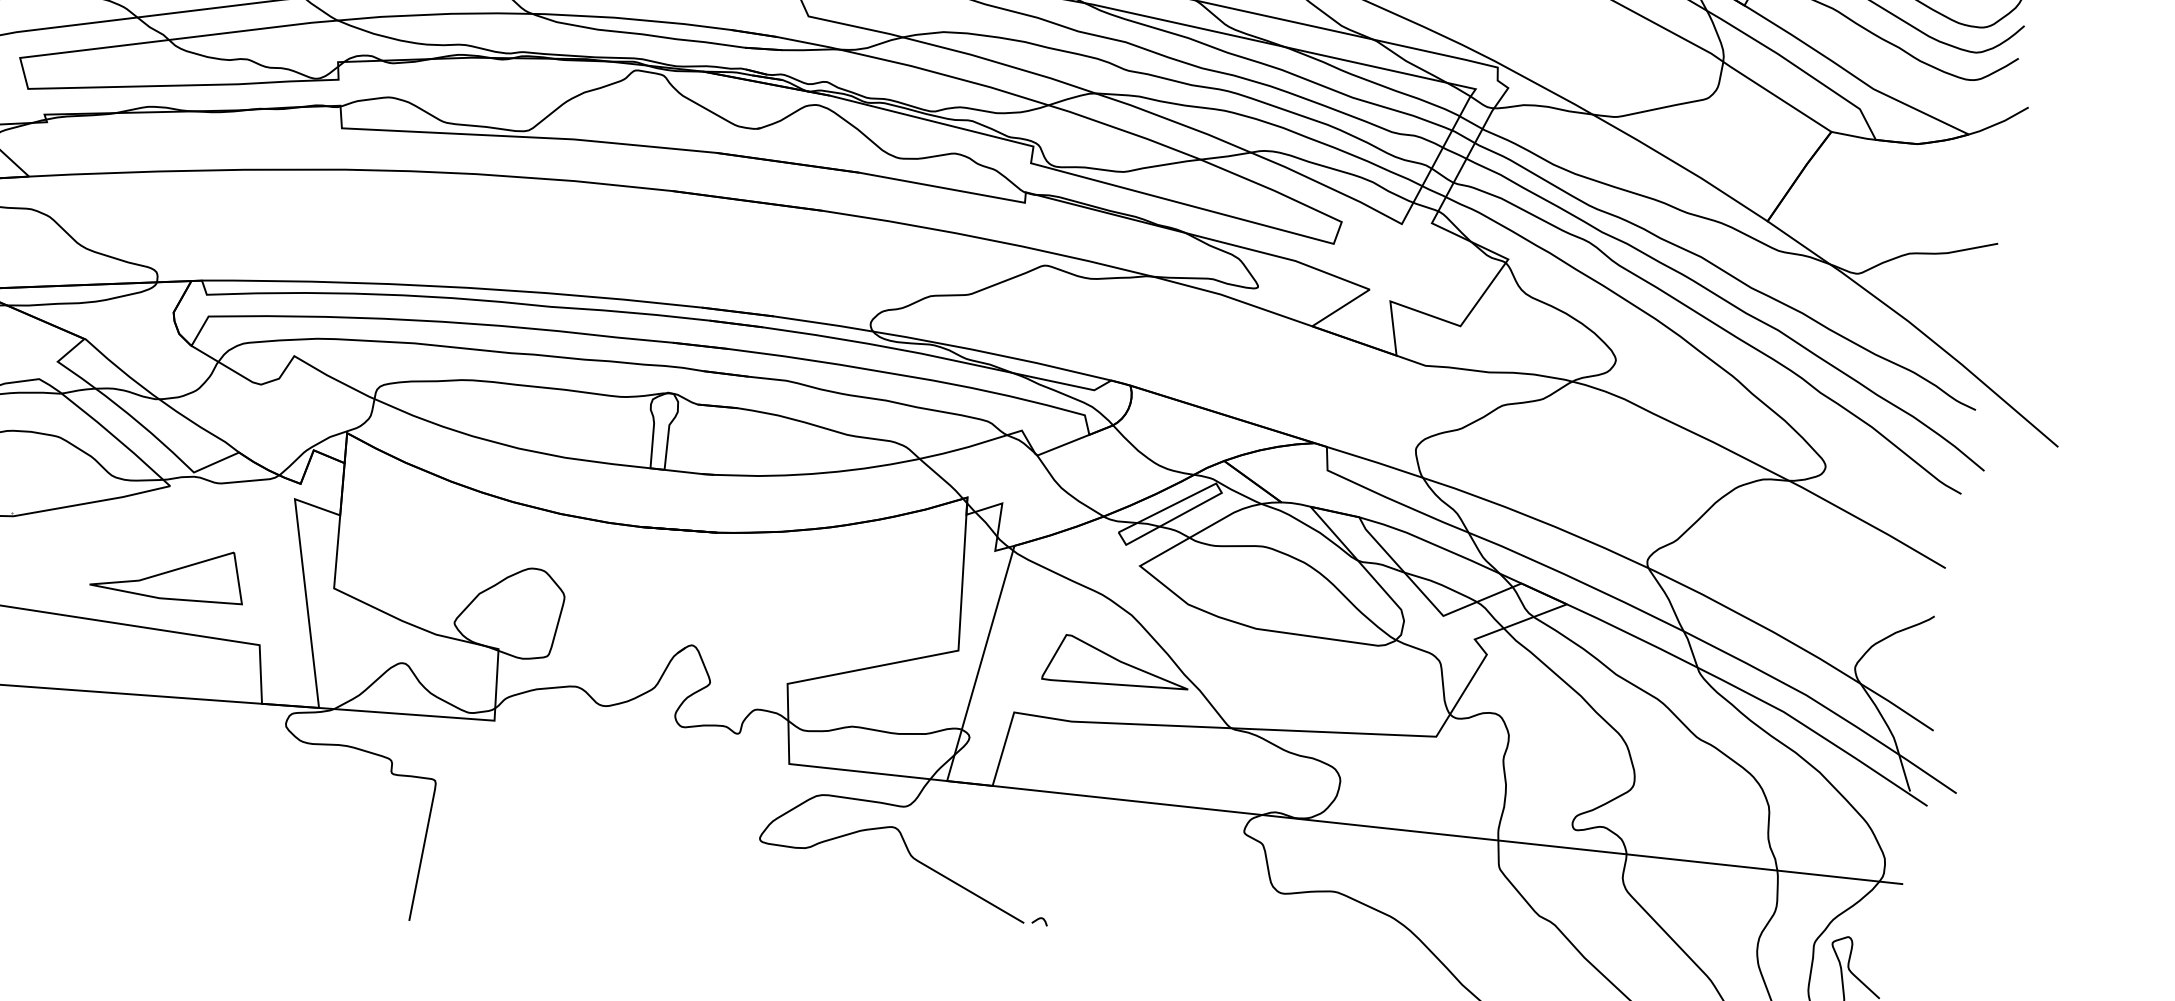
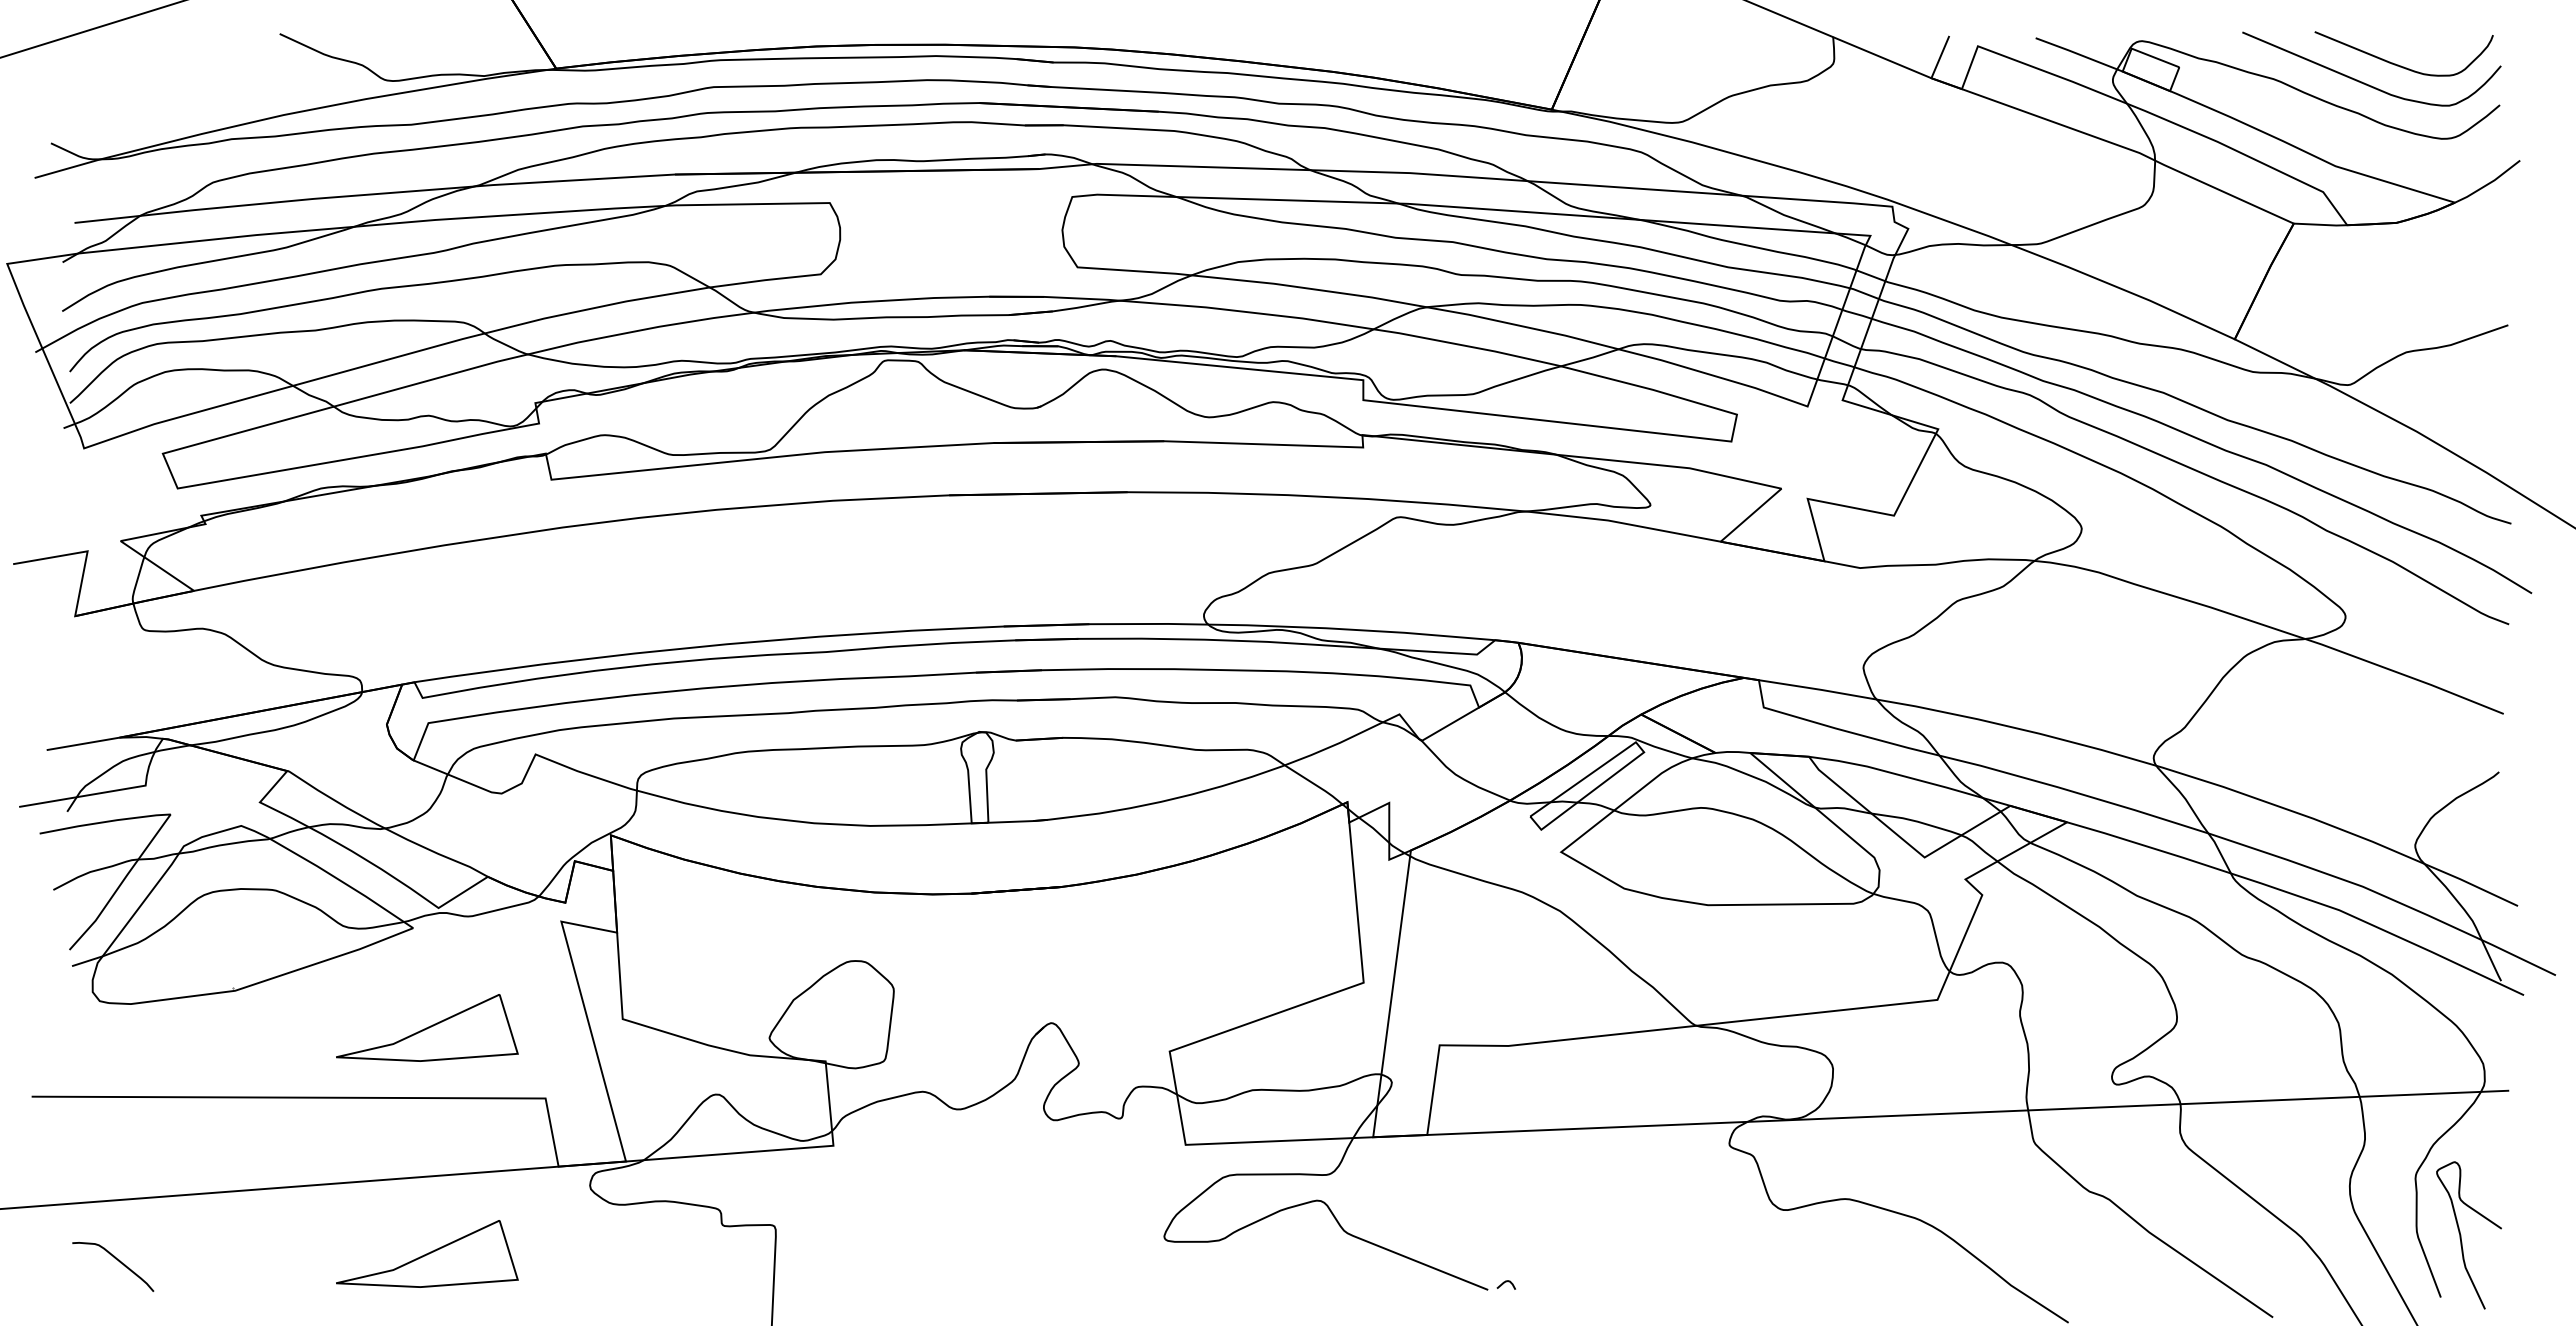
part: (1117, 665) -> (1552, 972), removed
part: (141, 760) -> (427, 1253), added

